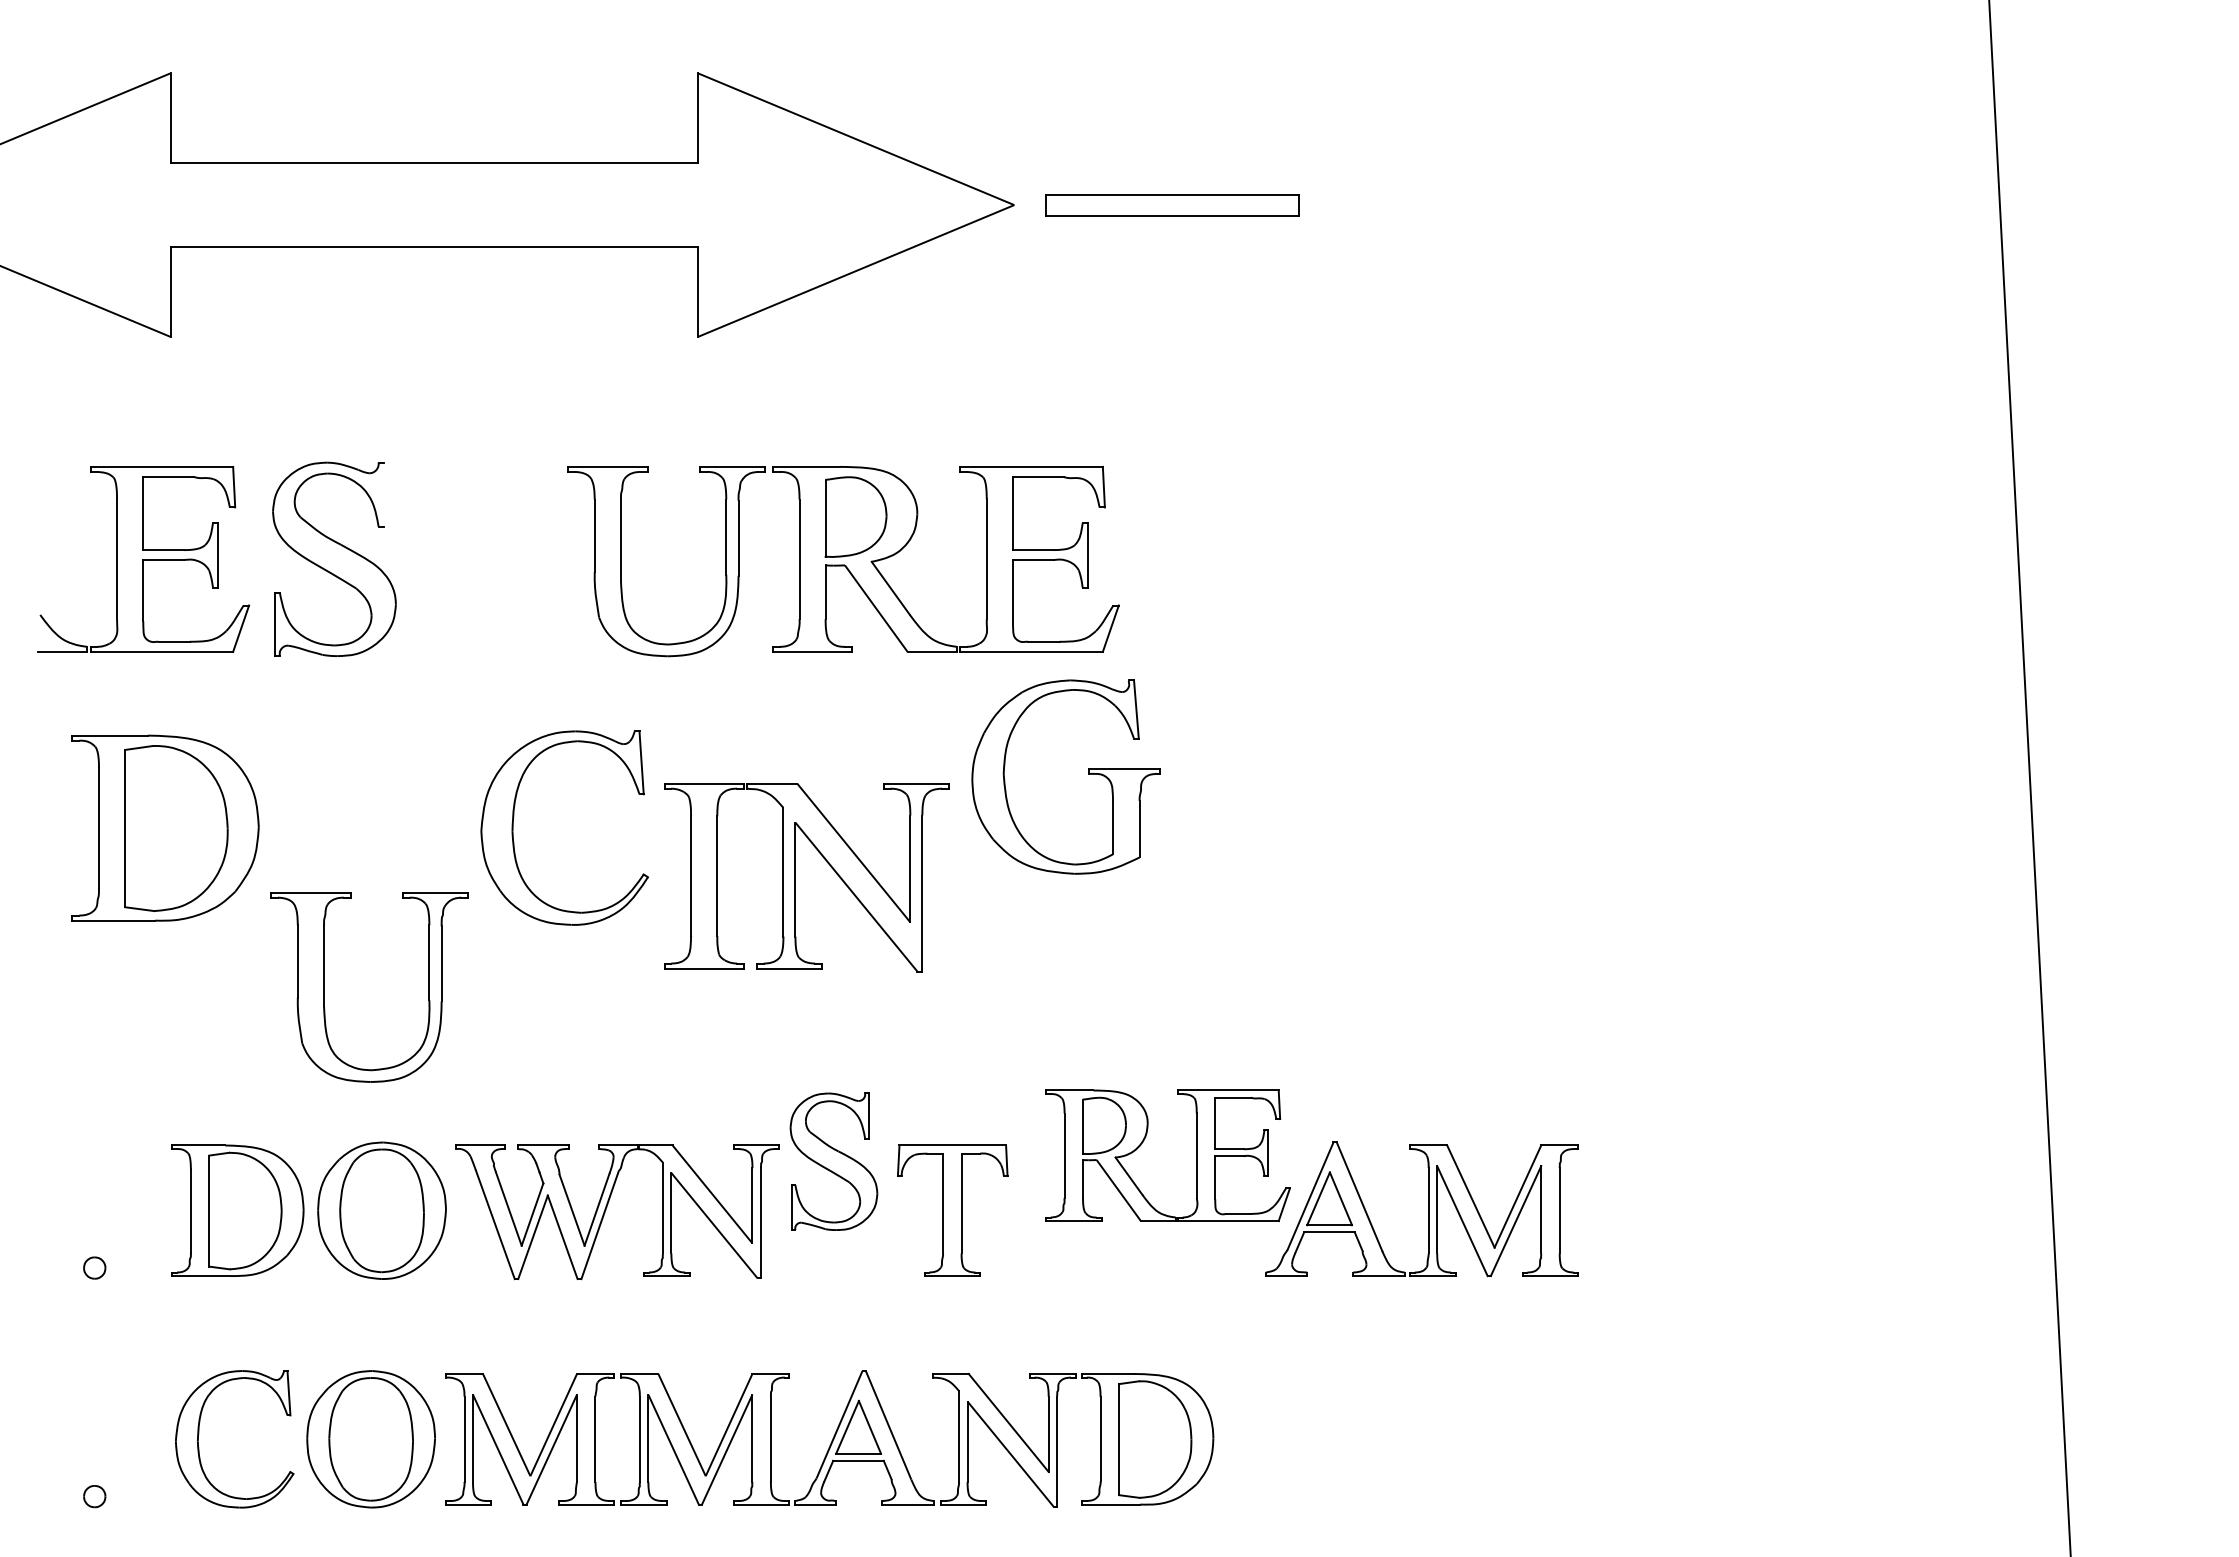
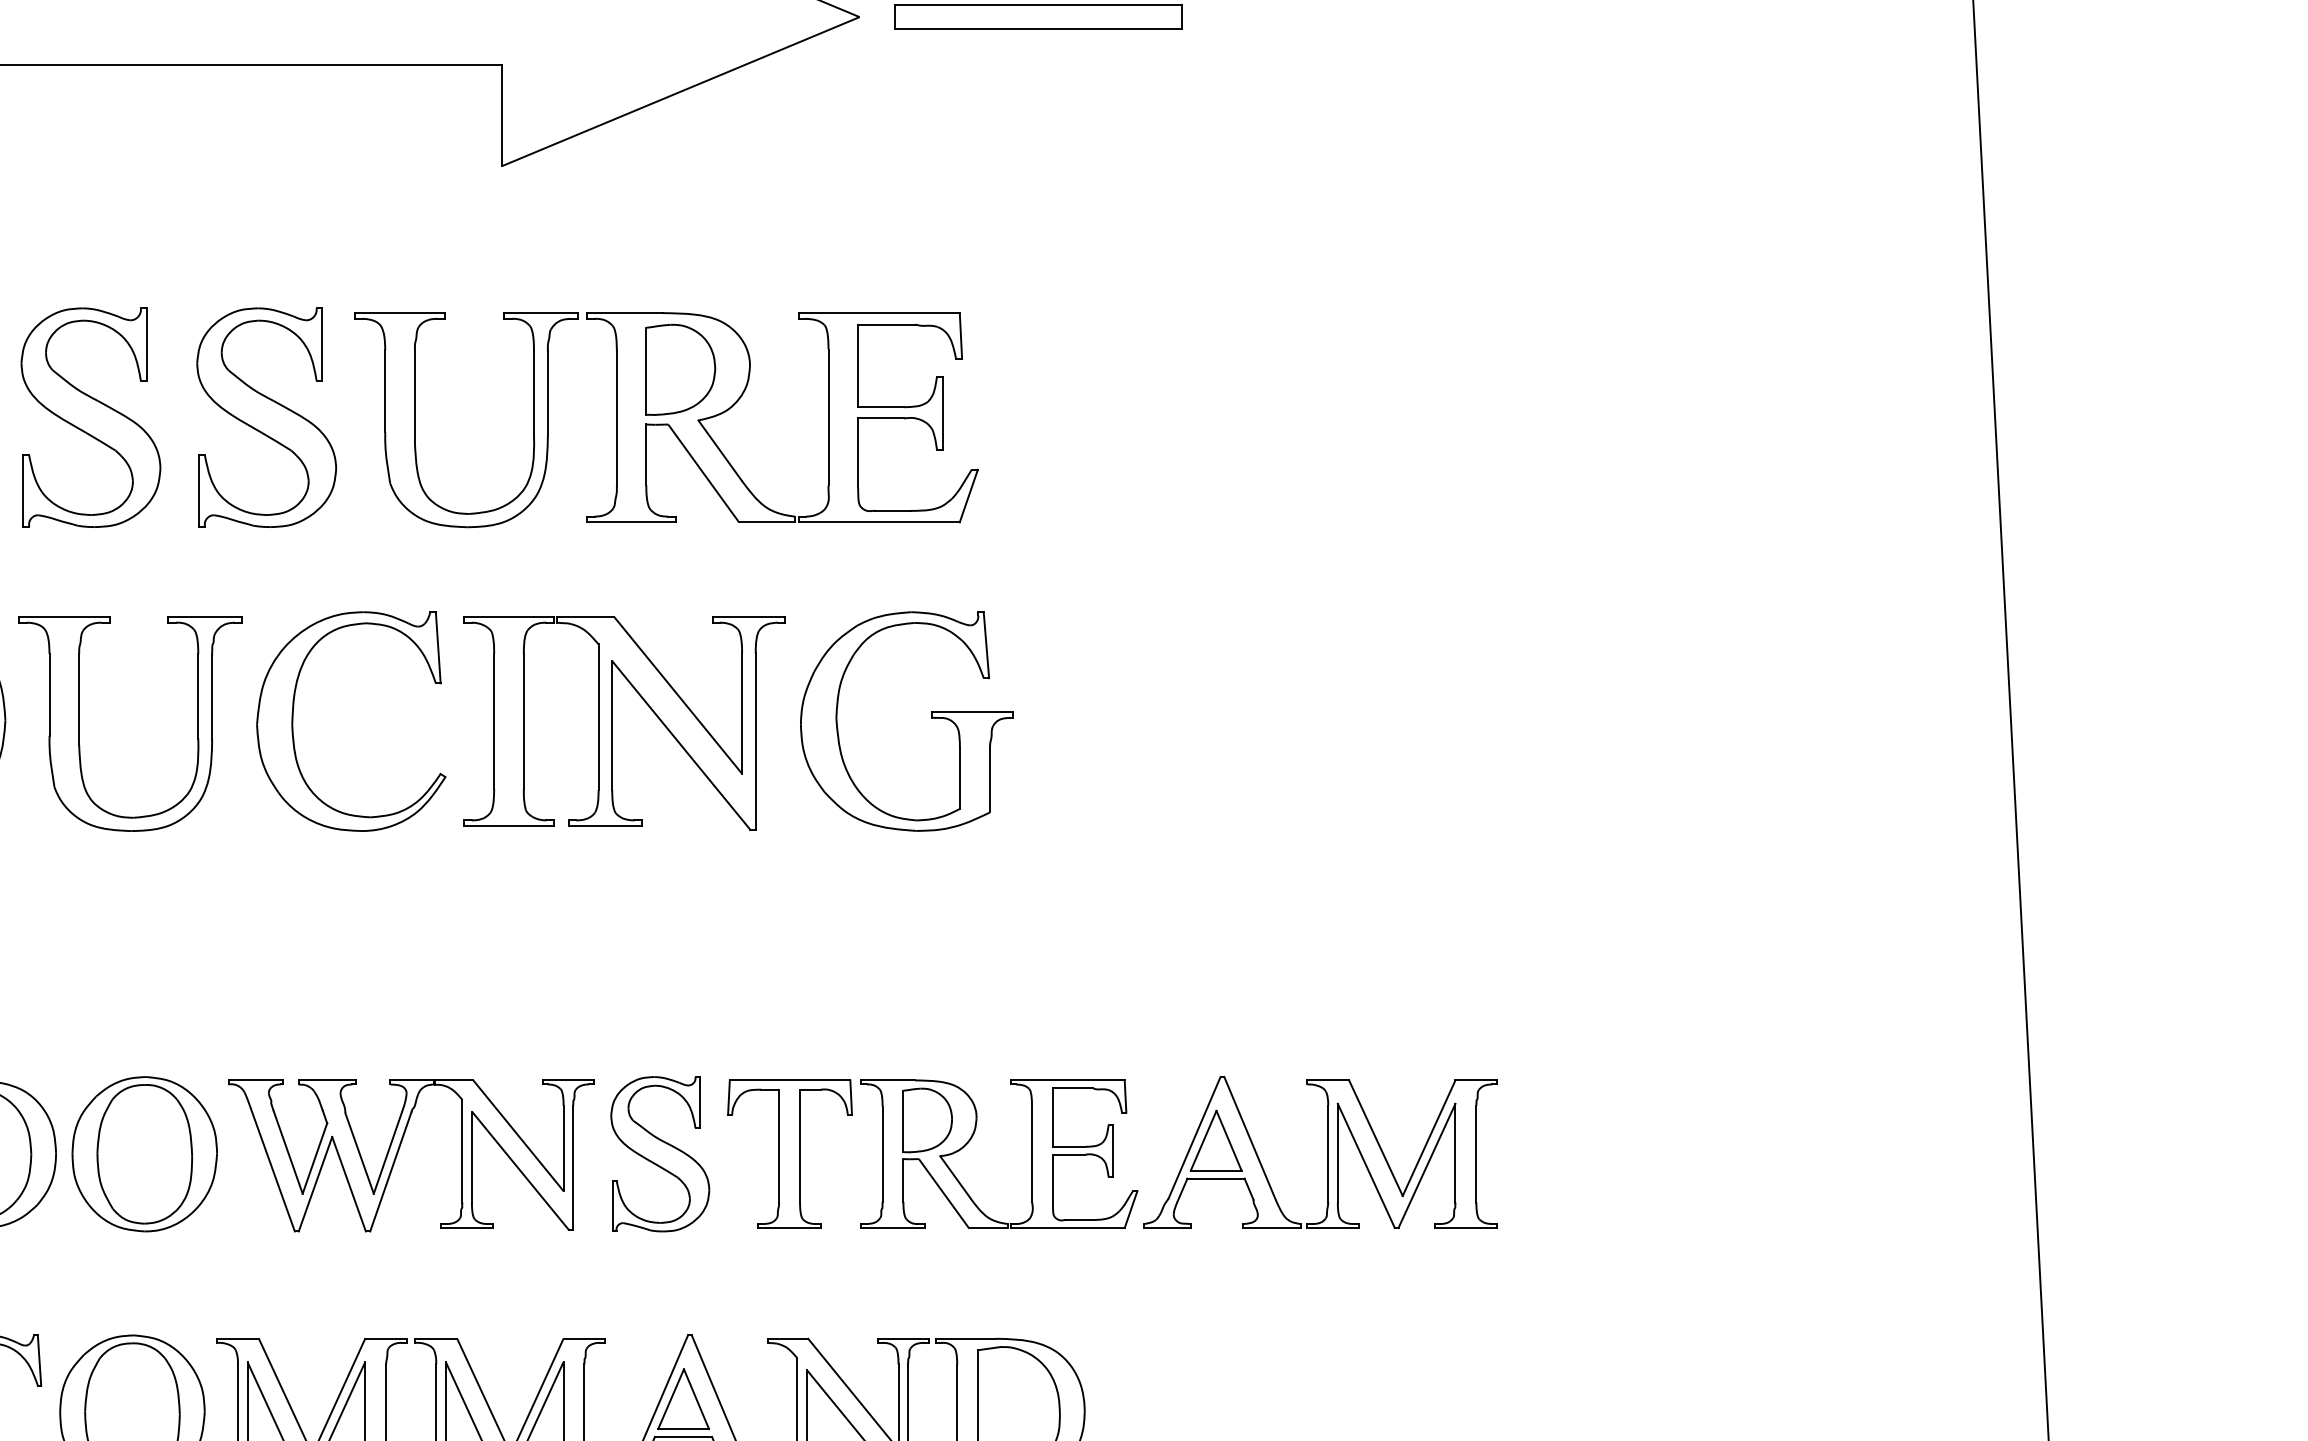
line: (383, 494) -> (146, 344), added
part: (489, 558) -> (266, 416), added
part: (1088, 774) -> (932, 718), moved
part: (795, 877) -> (612, 723), moved
part: (324, 987) -> (79, 724), moved
part: (1143, 1142) -> (971, 1139), moved
part: (833, 1161) -> (659, 1153), moved

